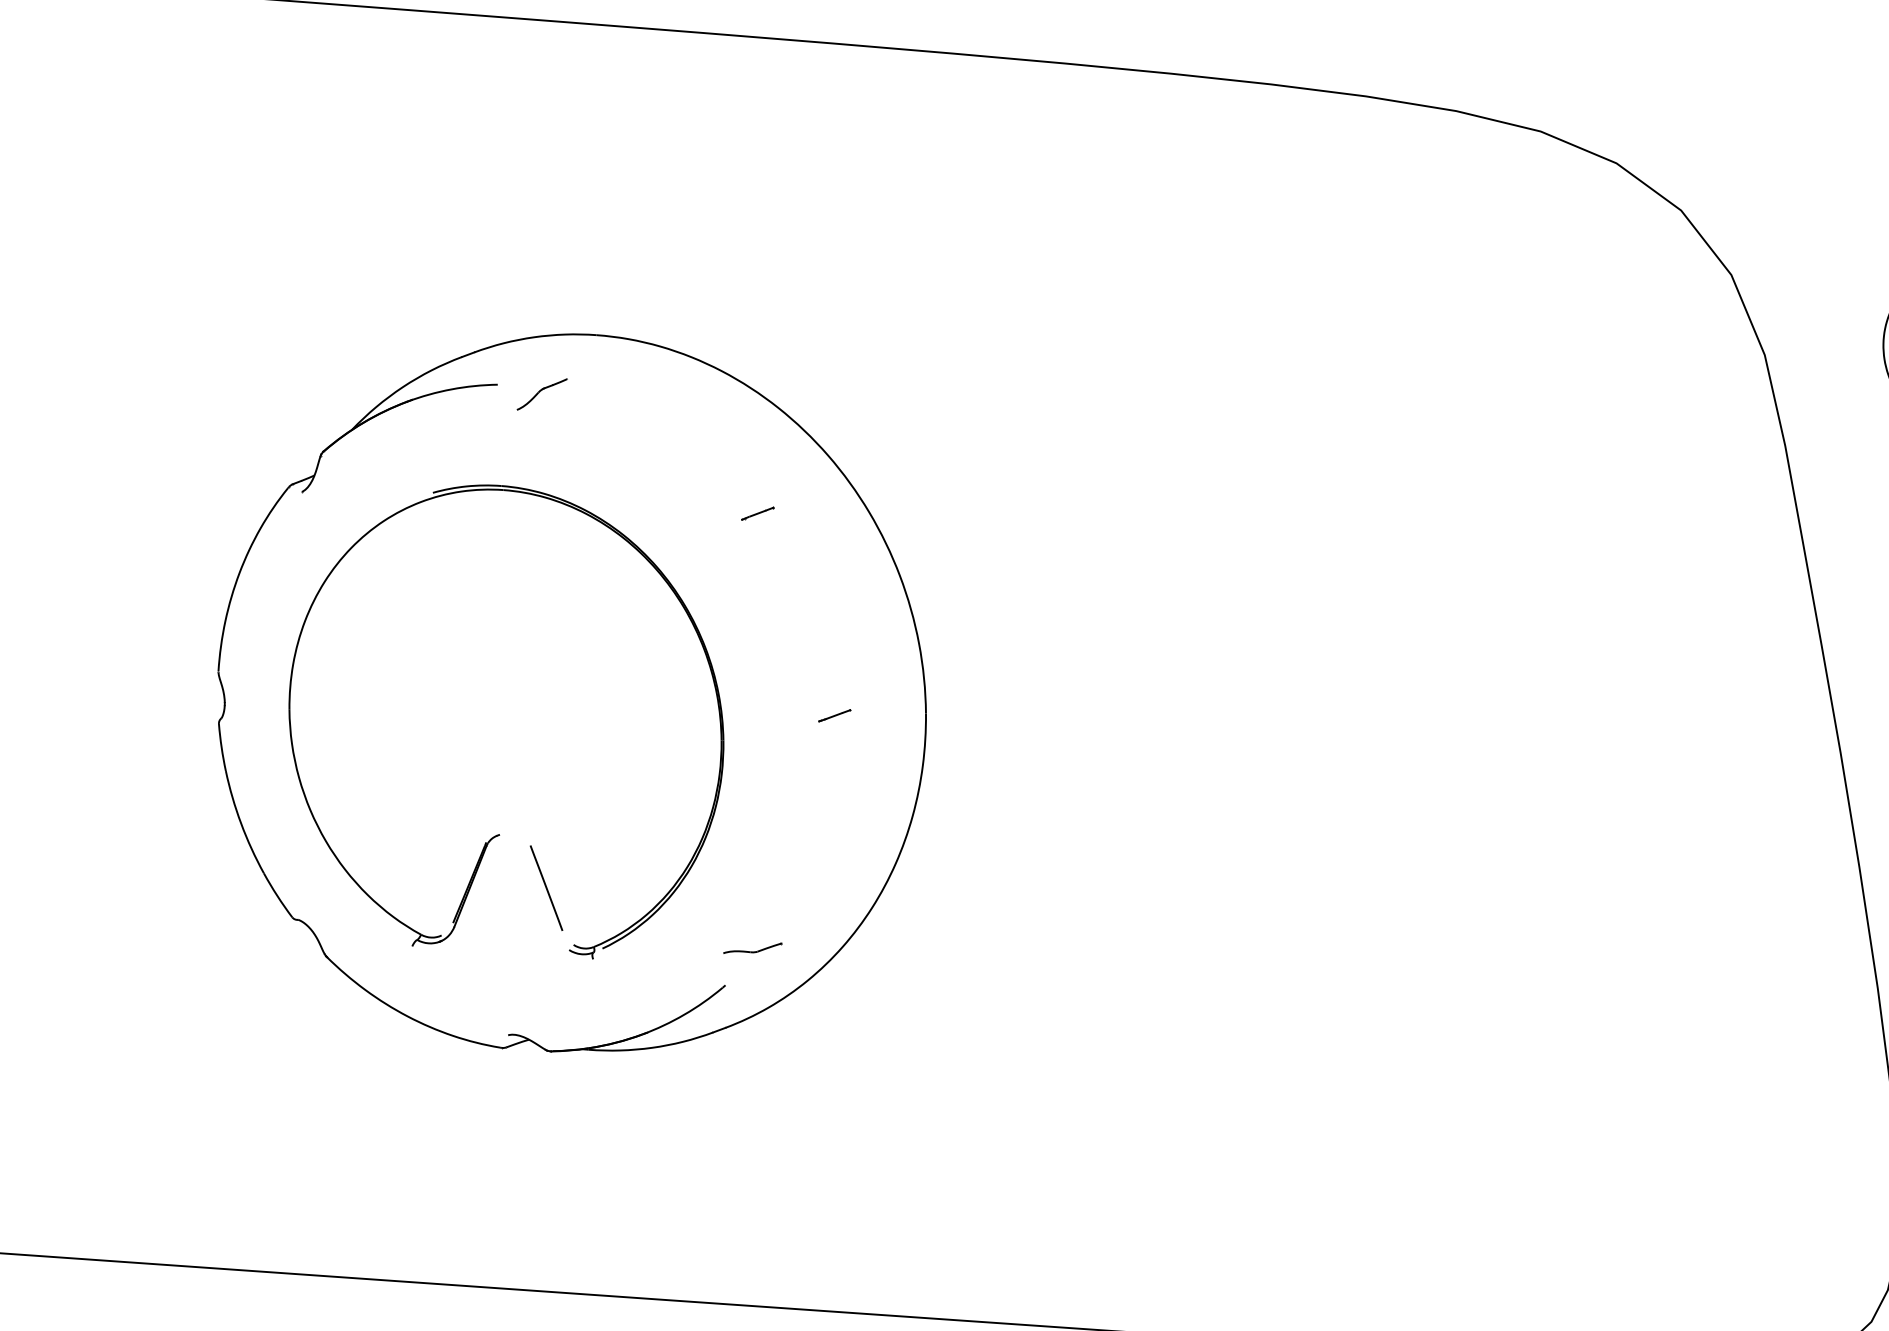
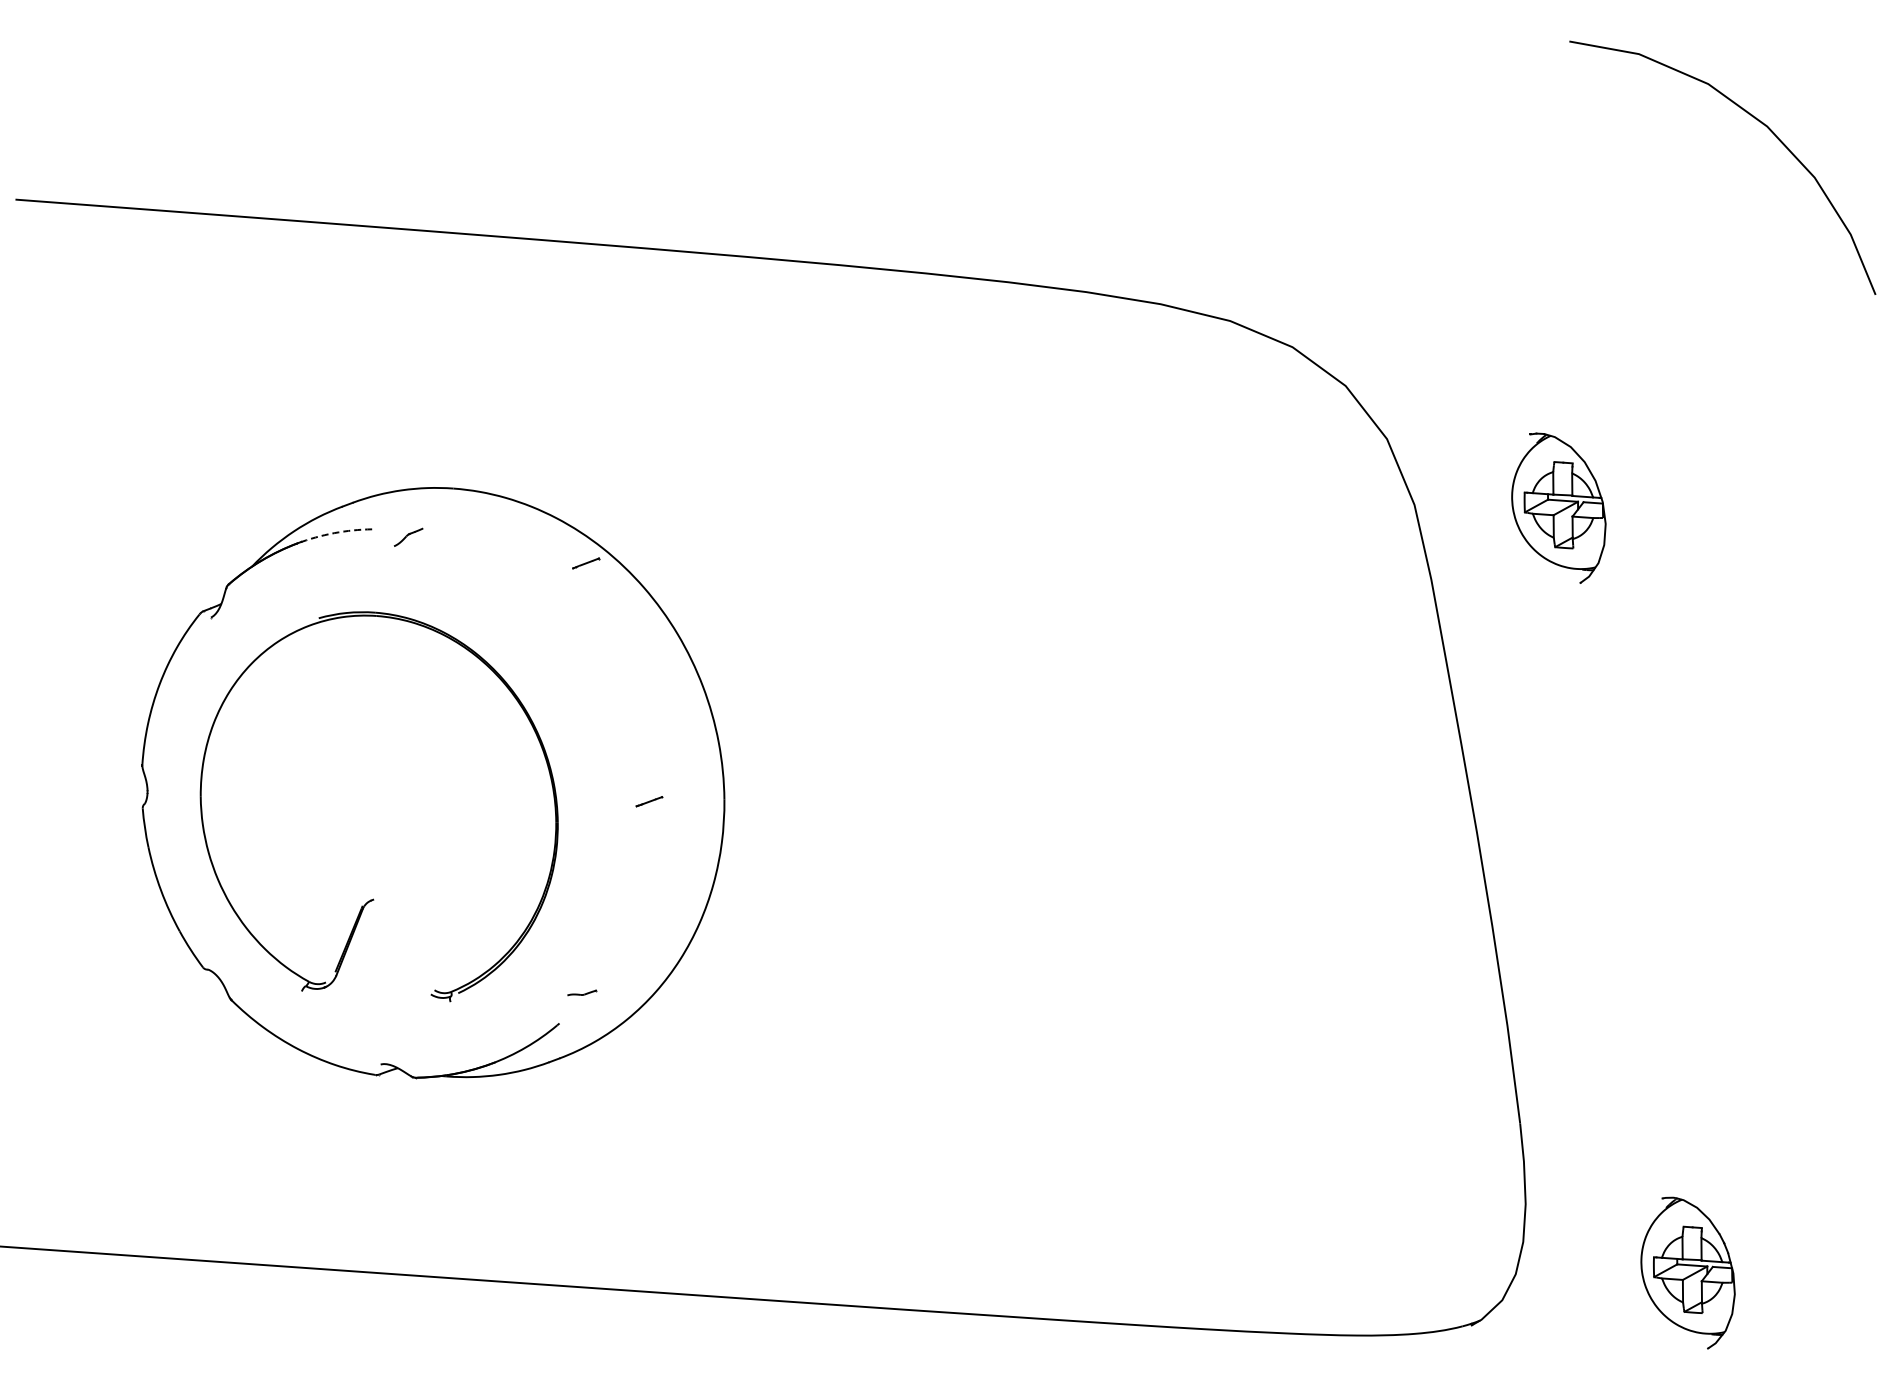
arc: (452, 389) -> (334, 533), solid -> dashed
part: (541, 394) -> (408, 537), size x0.7
line: (758, 513) -> (586, 563), moved
line: (546, 888) -> (412, 943), removed
part: (752, 947) -> (581, 992), size x0.6

